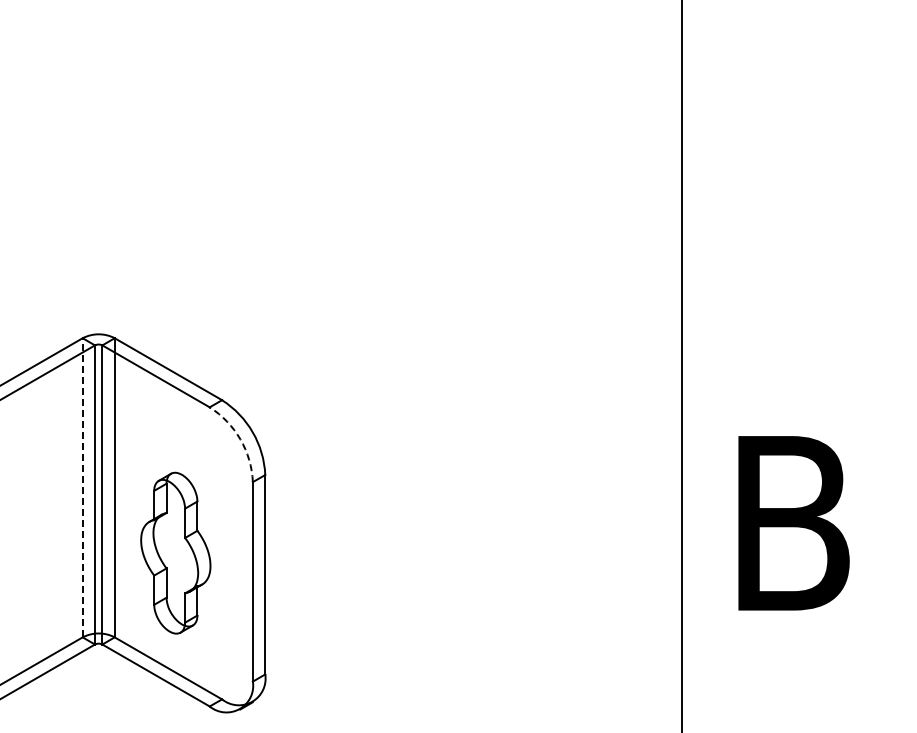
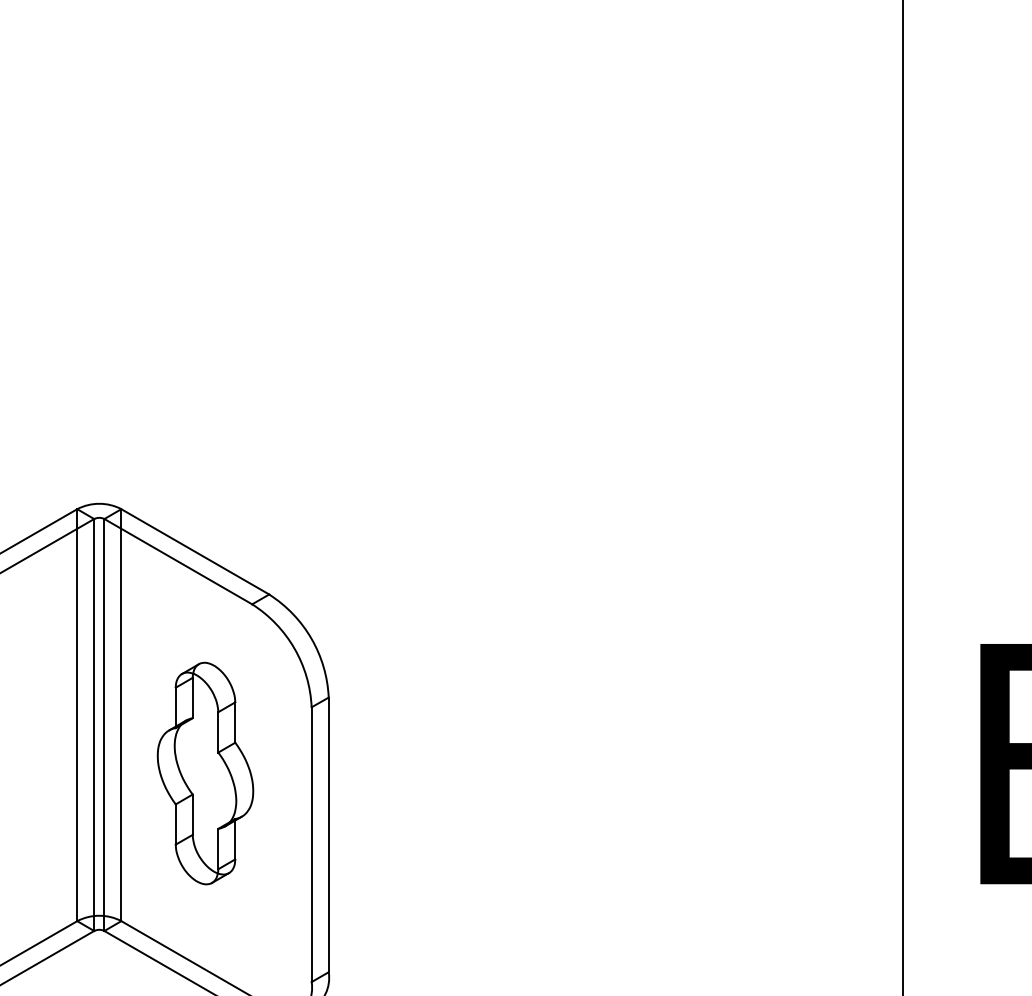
arc: (240, 439) -> (294, 648), dashed -> solid
line: (82, 487) -> (76, 714), dashed -> solid
part: (175, 552) -> (205, 772), moved

